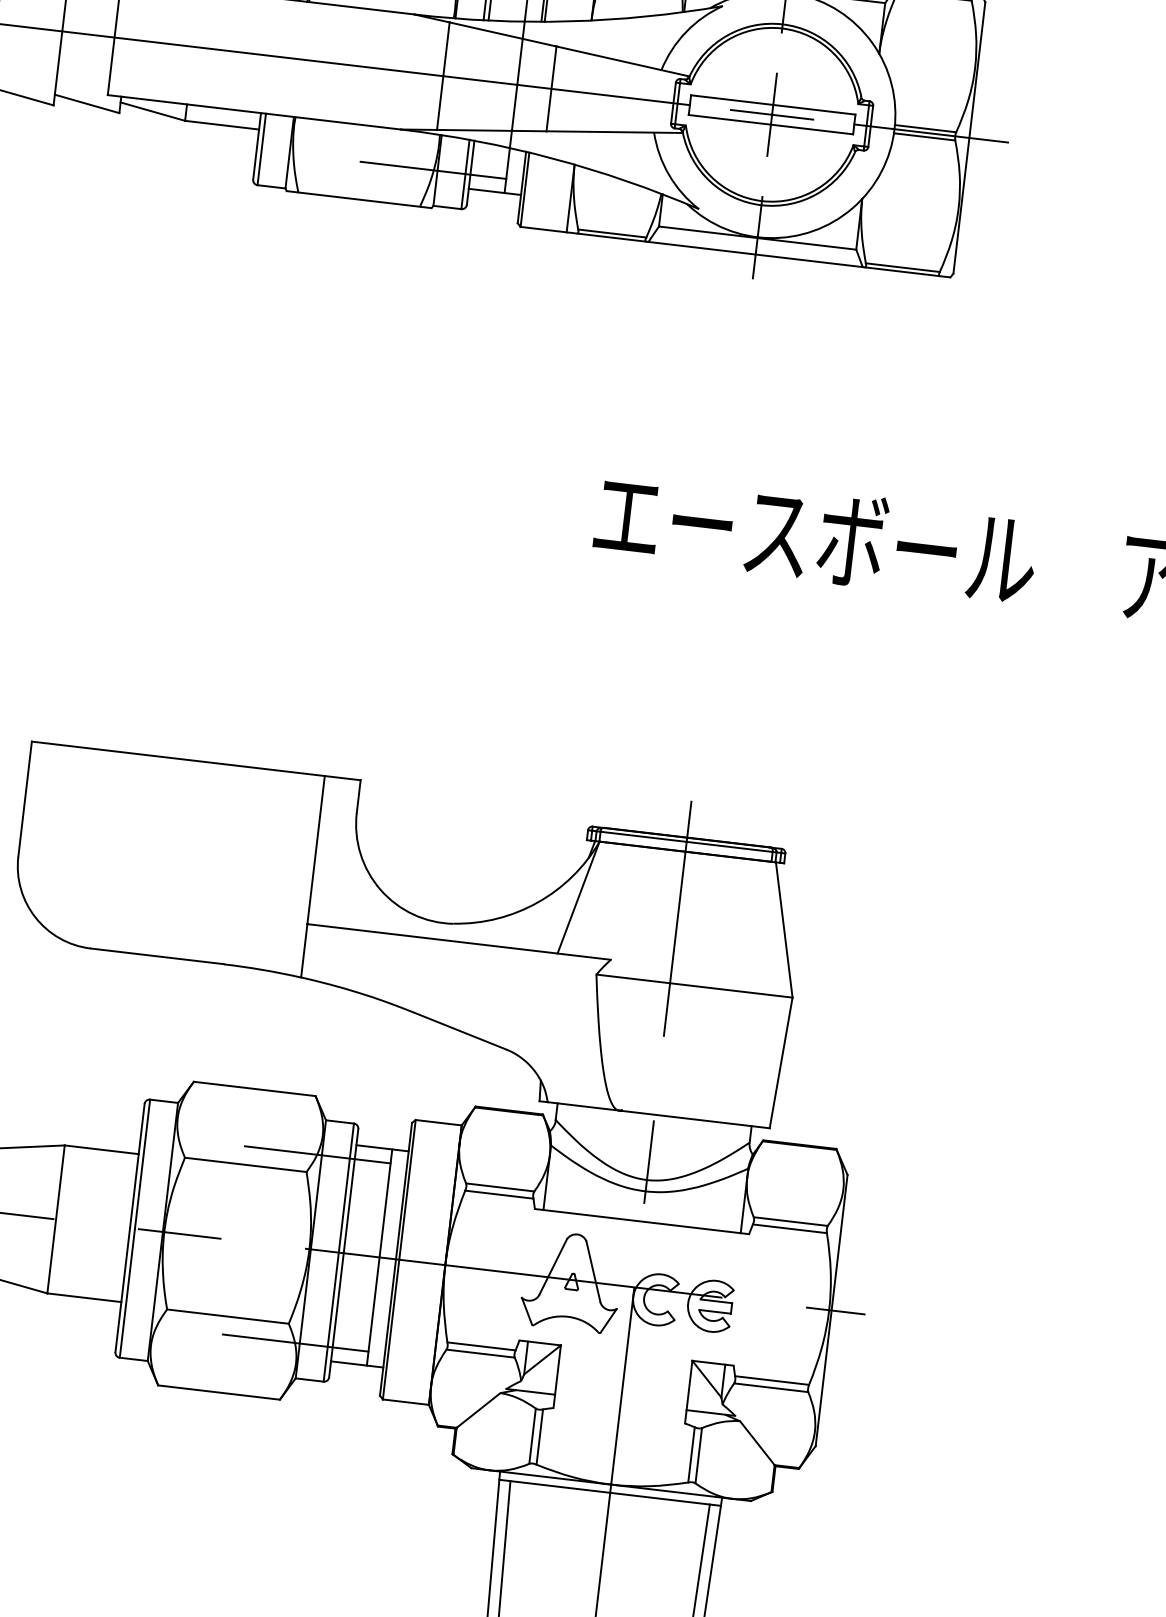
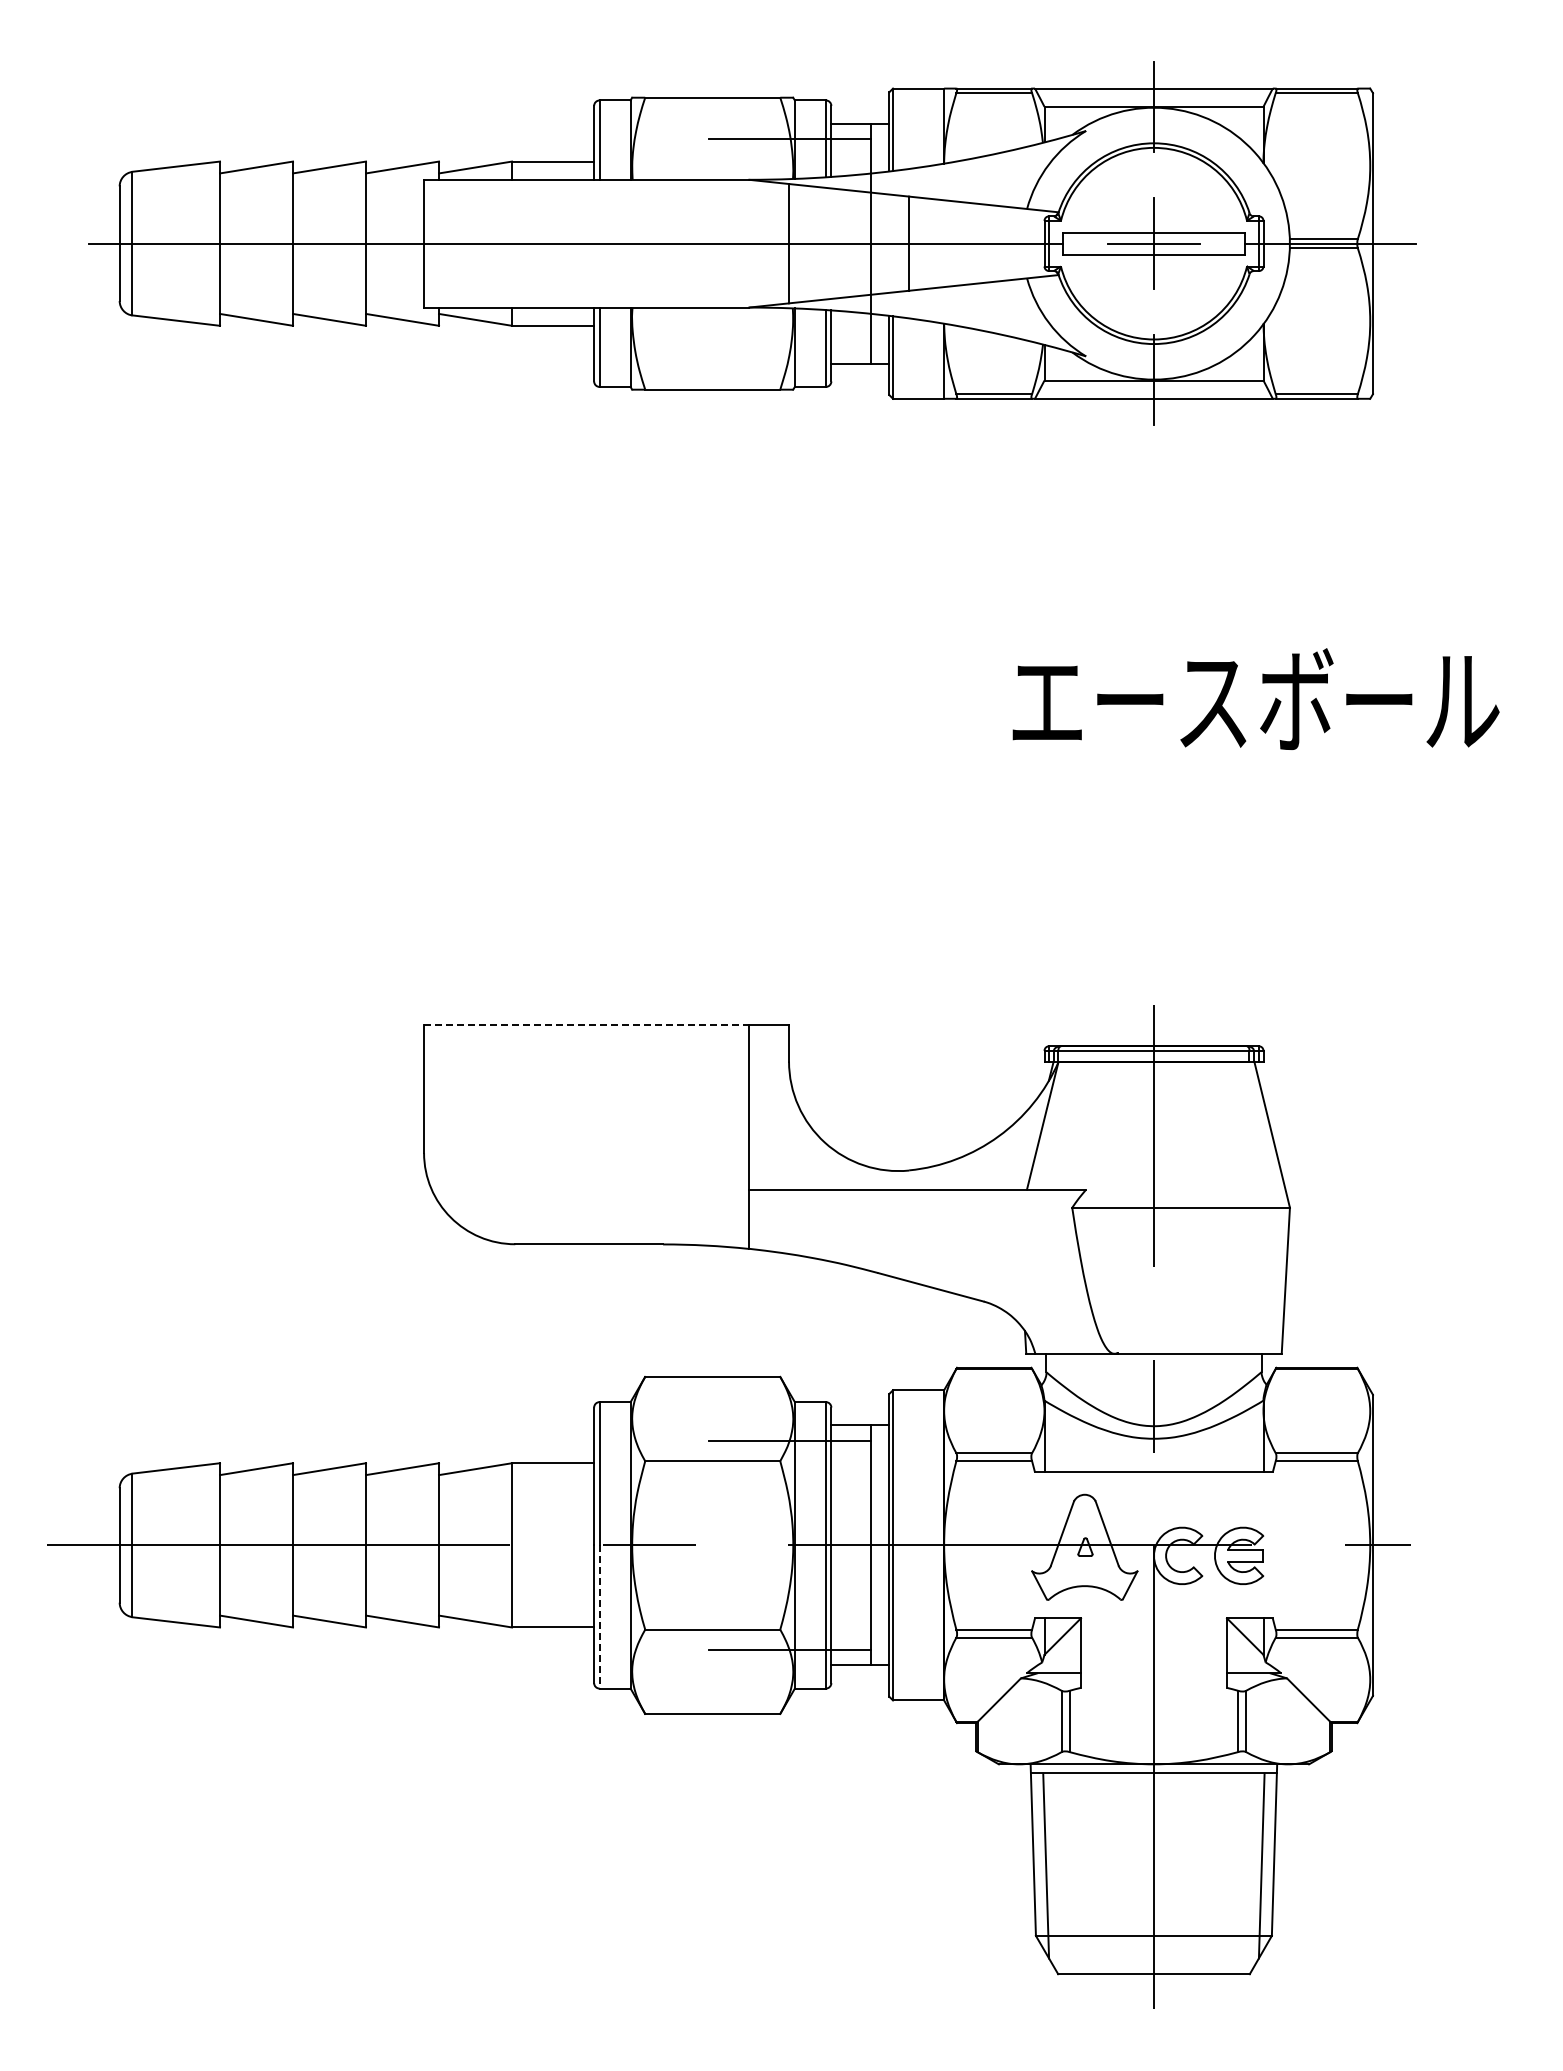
line: (433, 170) -> (790, 348), removed
line: (178, 759) -> (586, 1025), solid -> dashed
line: (127, 1292) -> (599, 1616), solid -> dashed

